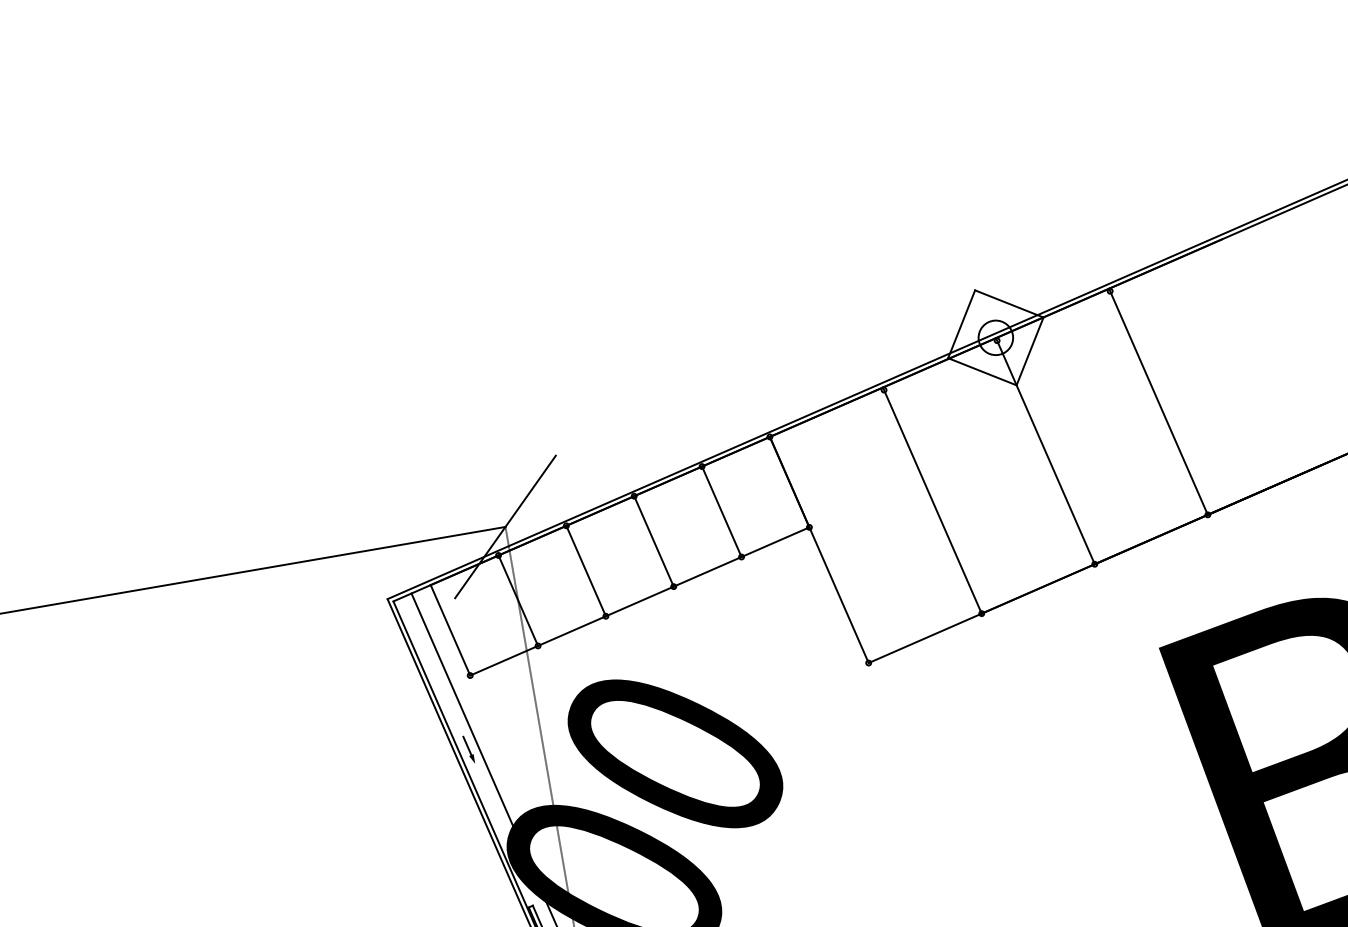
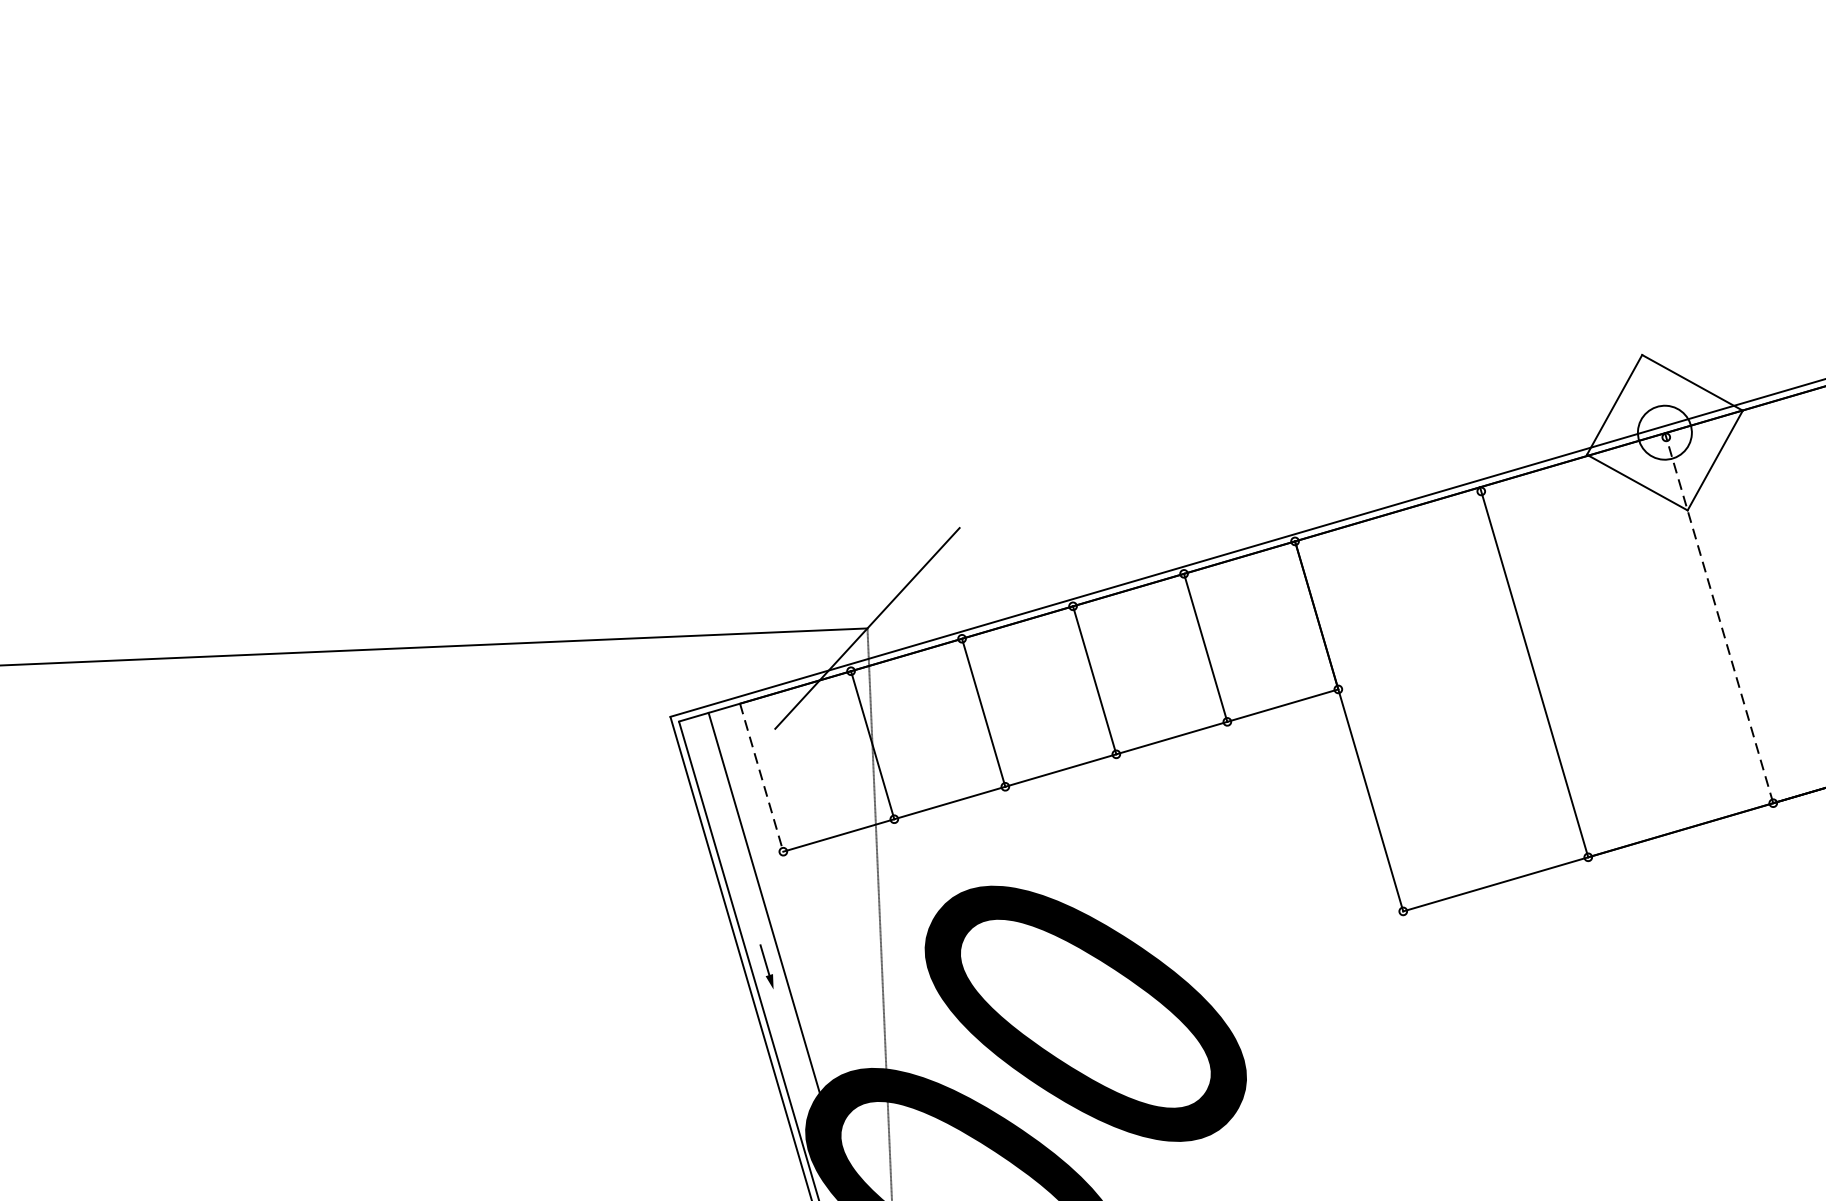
line: (1045, 450) -> (1719, 617), solid -> dashed
line: (450, 630) -> (761, 777), solid -> dashed

